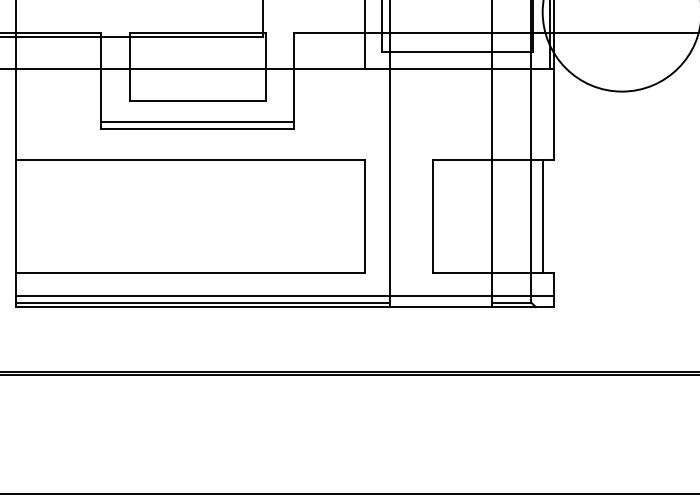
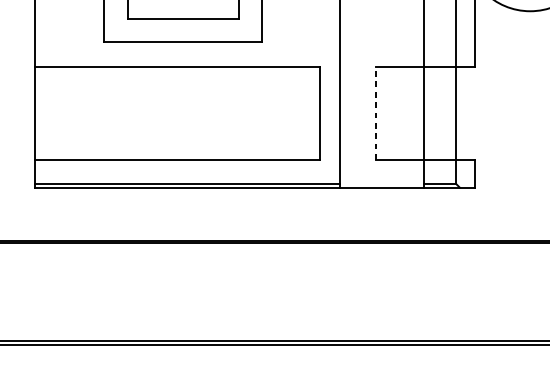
line: (197, 122) -> (183, 36), removed
line: (432, 216) -> (375, 113), solid -> dashed
line: (542, 216) -> (465, 113), removed
line: (285, 295) -> (254, 178), removed

